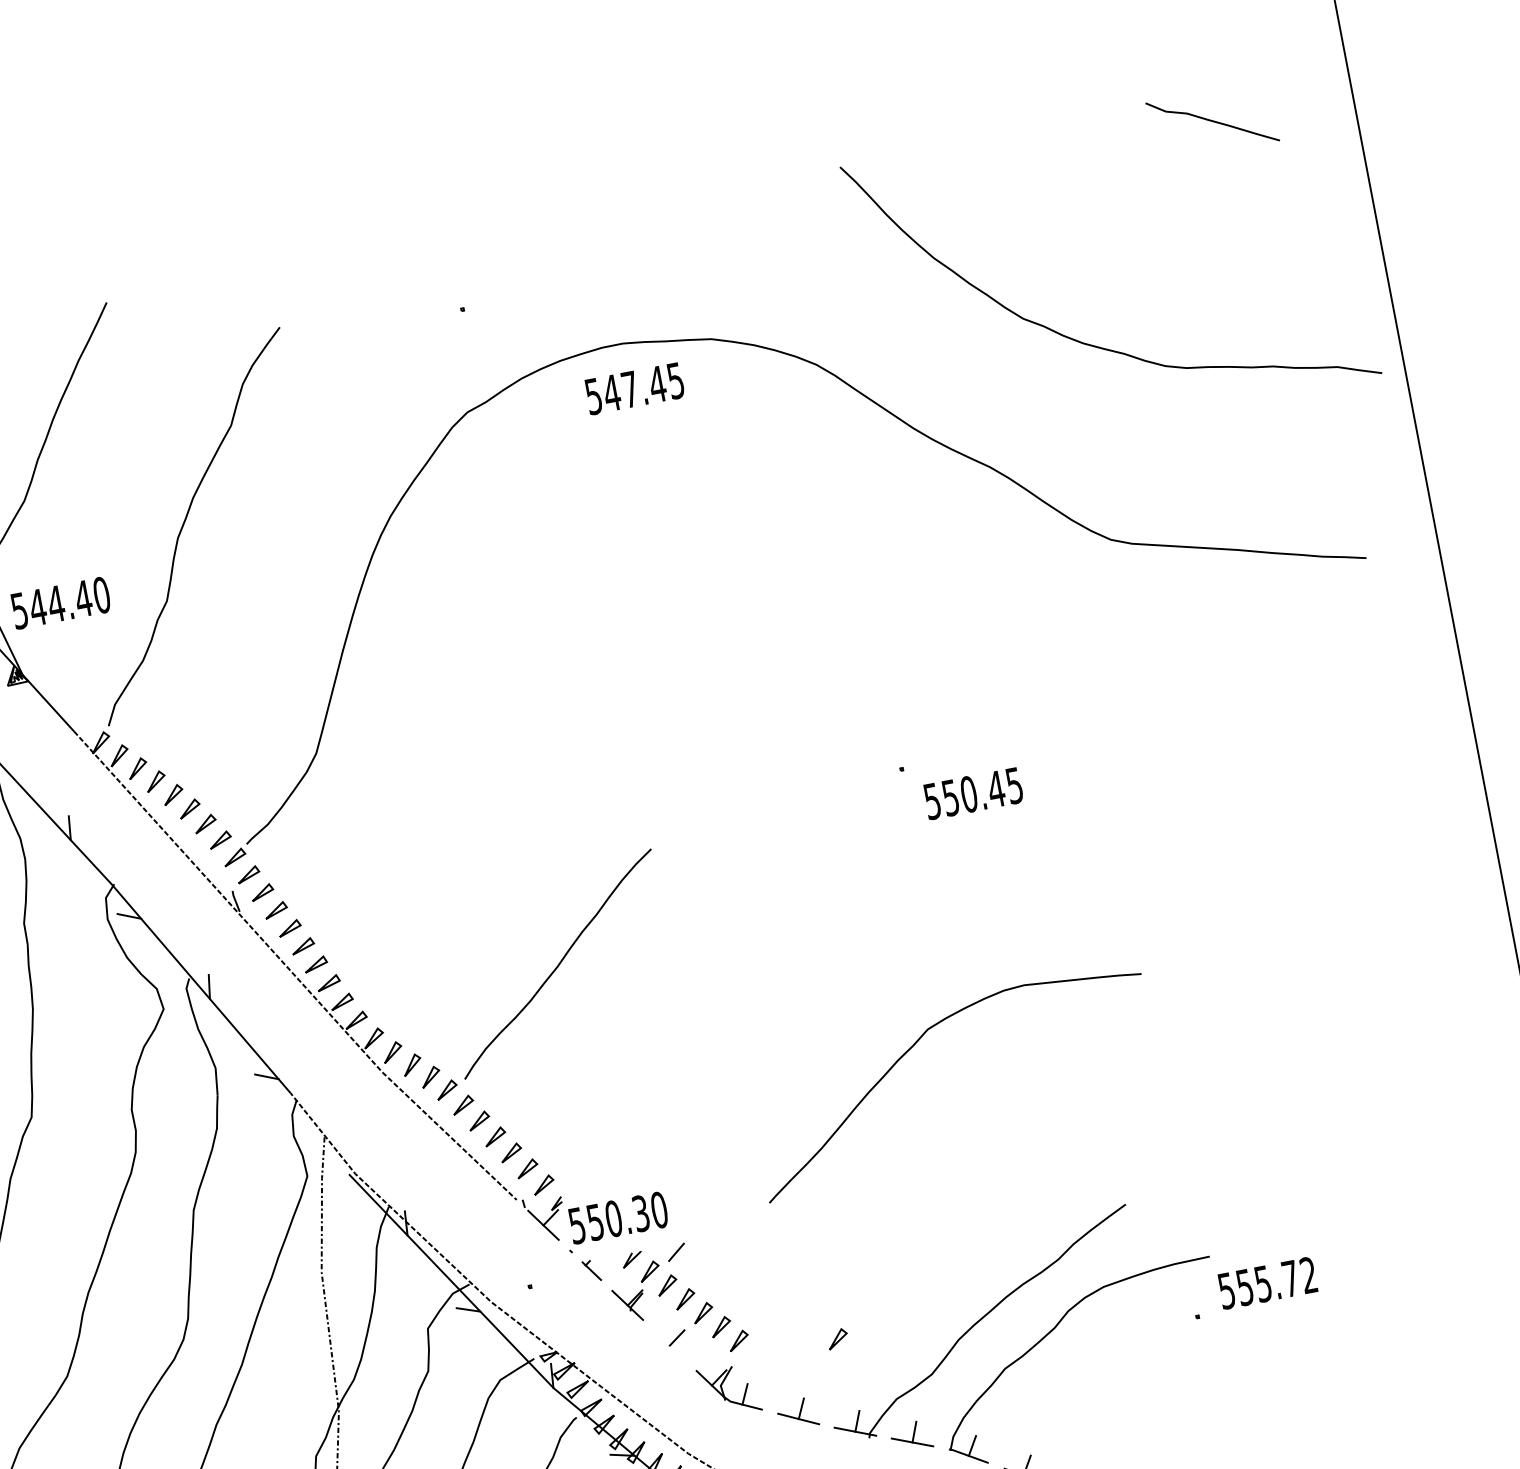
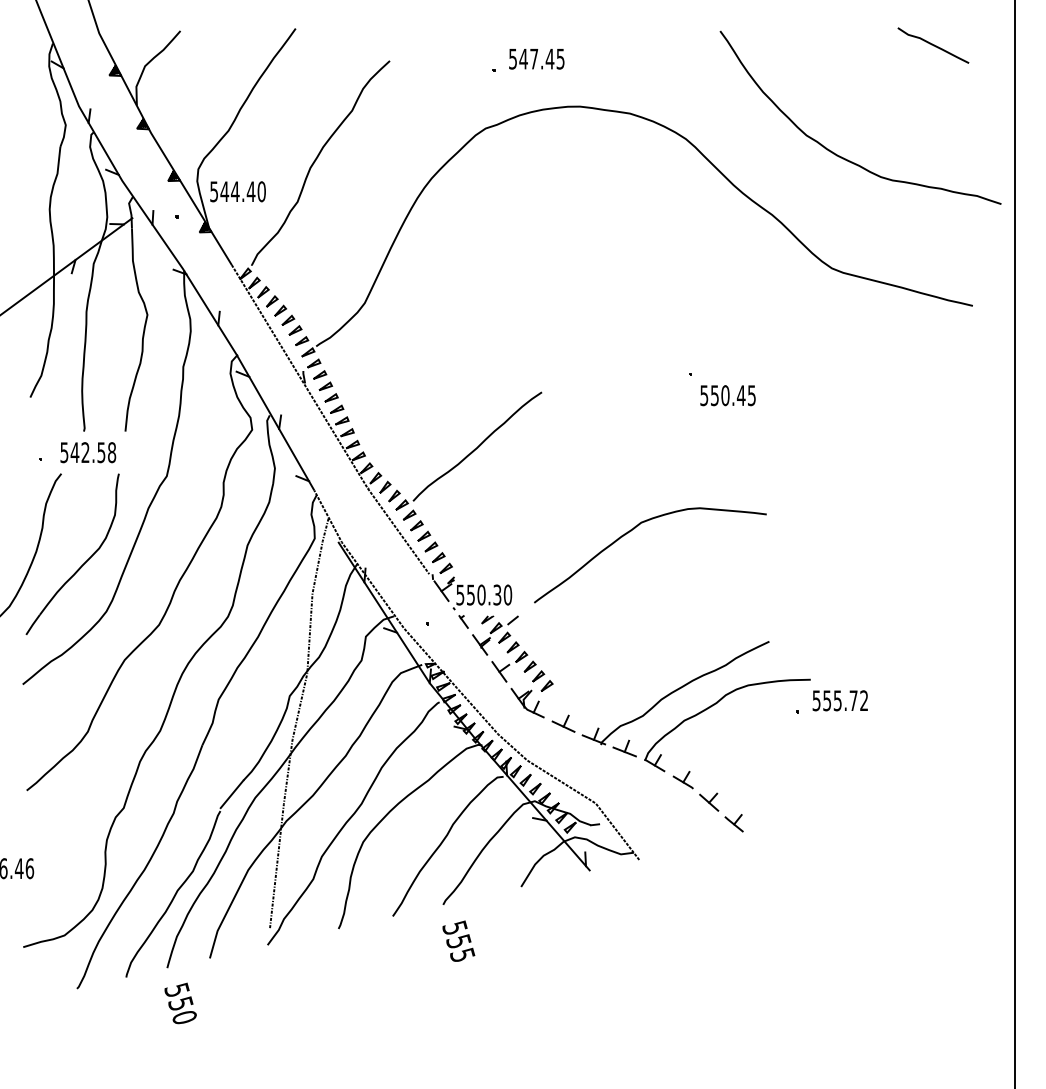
text: (634, 389) -> (536, 59), moved
curve: (918, 1043) -> (634, 529), moved
part: (836, 1338) -> (546, 685), moved
line: (669, 1344) -> (499, 671), added

